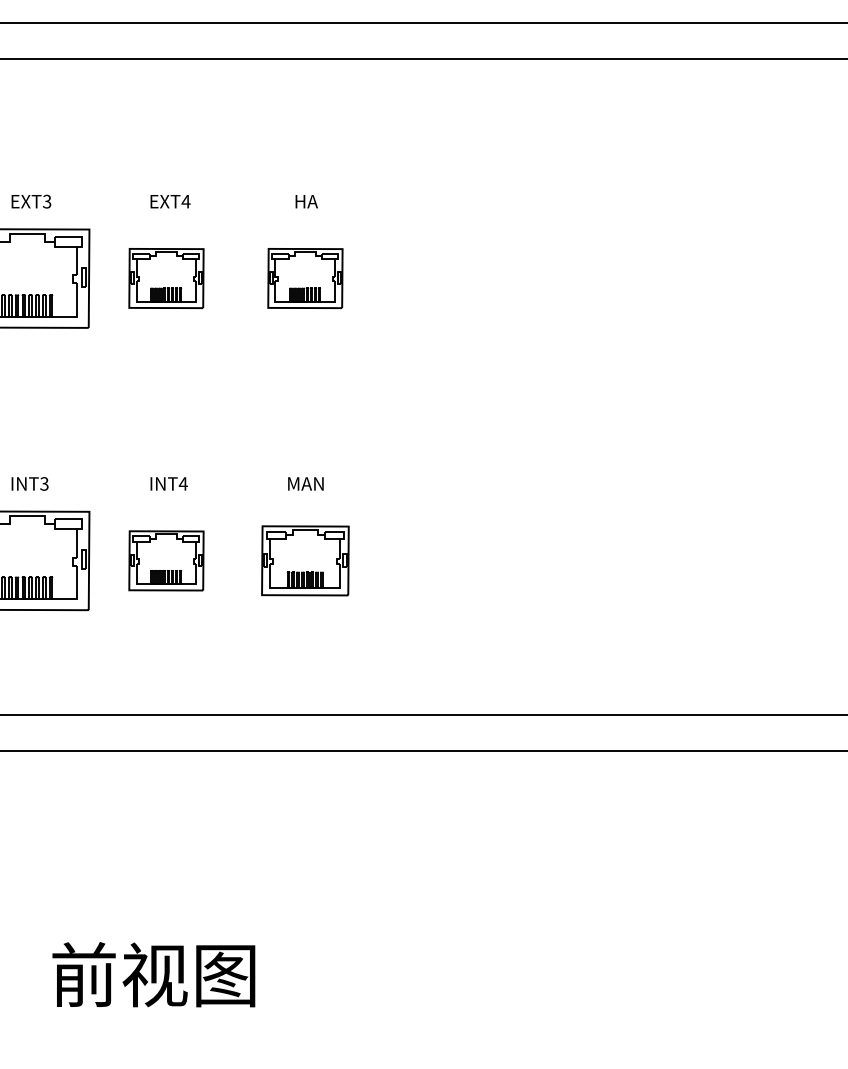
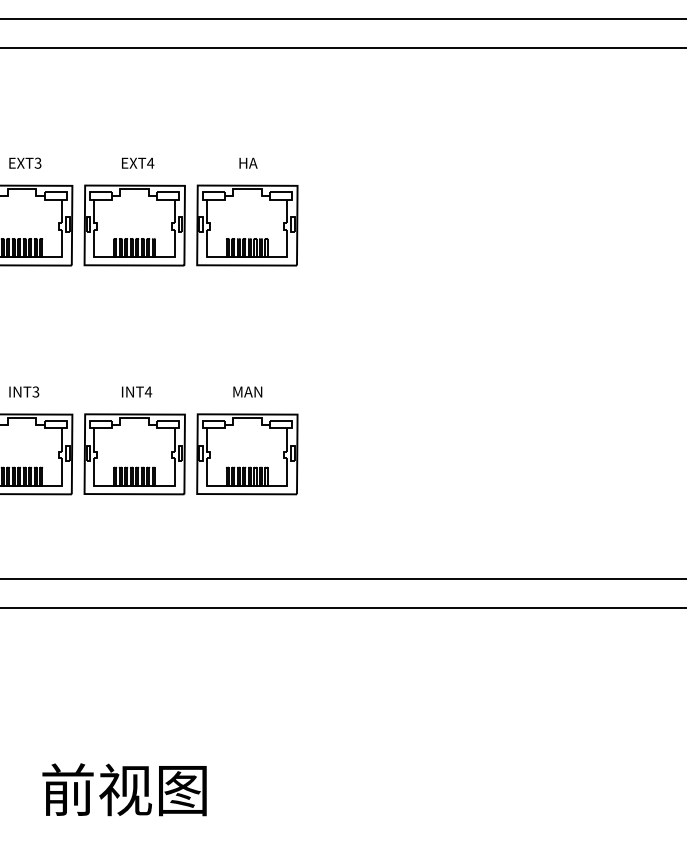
part: (166, 278) -> (134, 225), size x1.67
part: (305, 278) -> (247, 225), size x1.67
part: (166, 560) -> (134, 454), size x1.67
part: (305, 560) -> (247, 454), size x1.43

